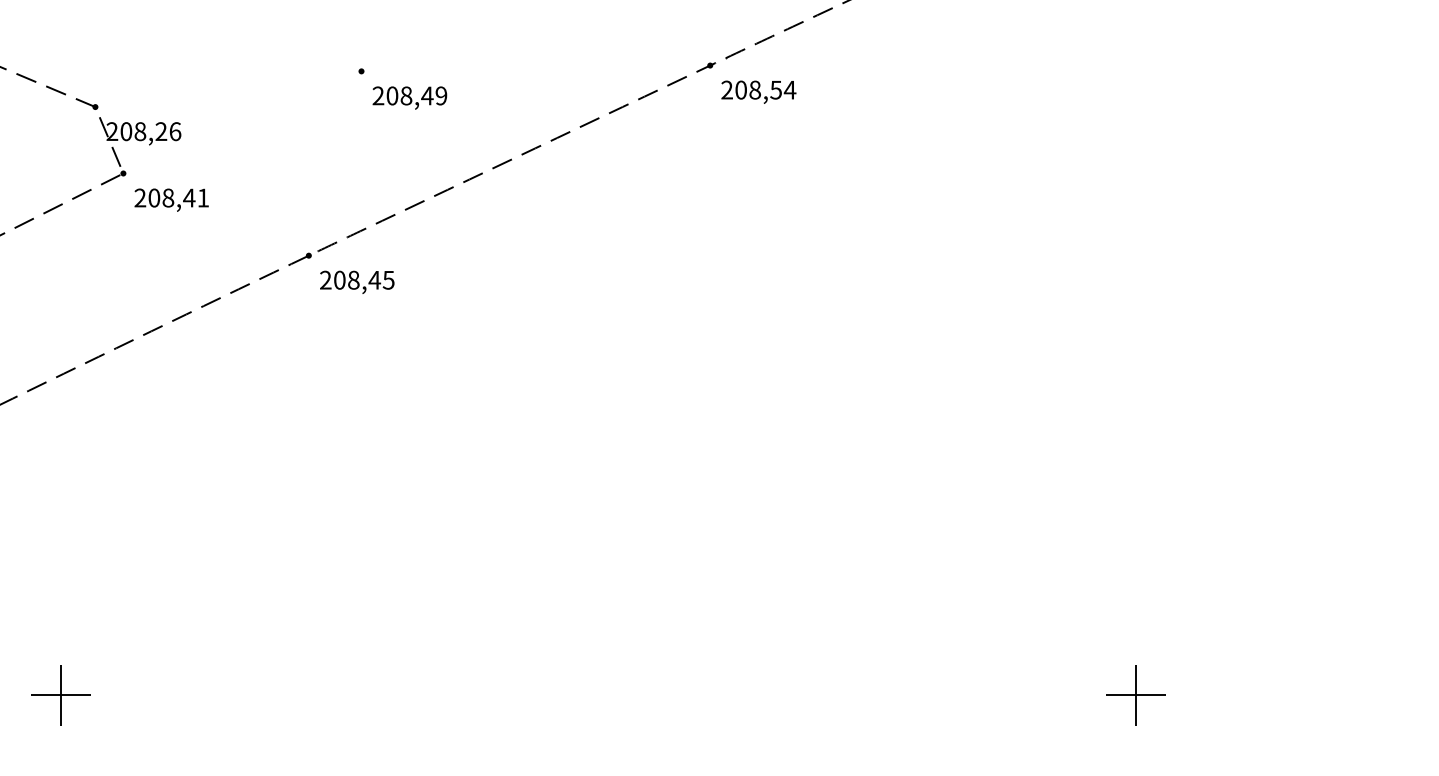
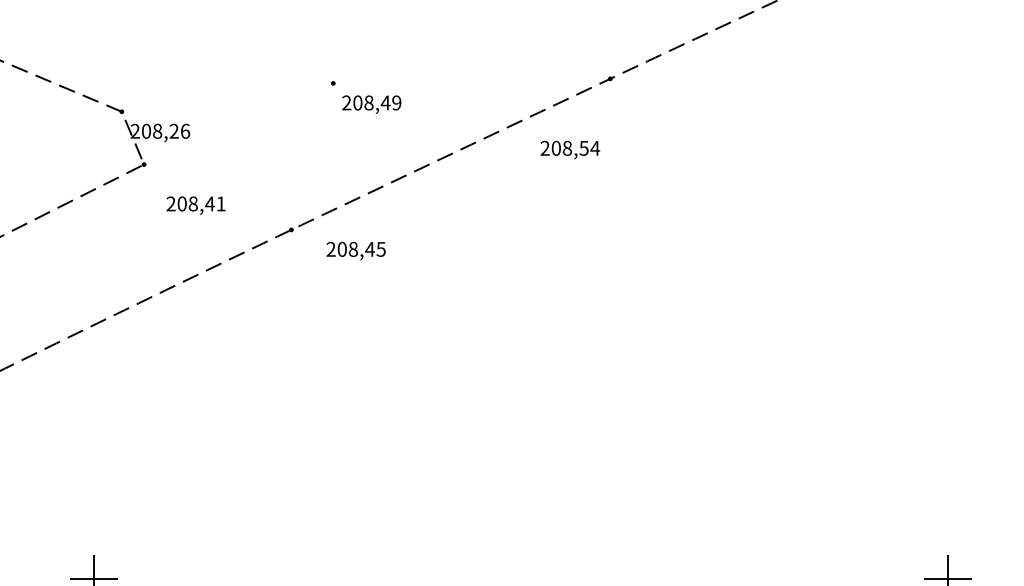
text: (758, 91) -> (570, 149), moved
text: (171, 199) -> (195, 205), moved
text: (357, 281) -> (356, 250), moved

